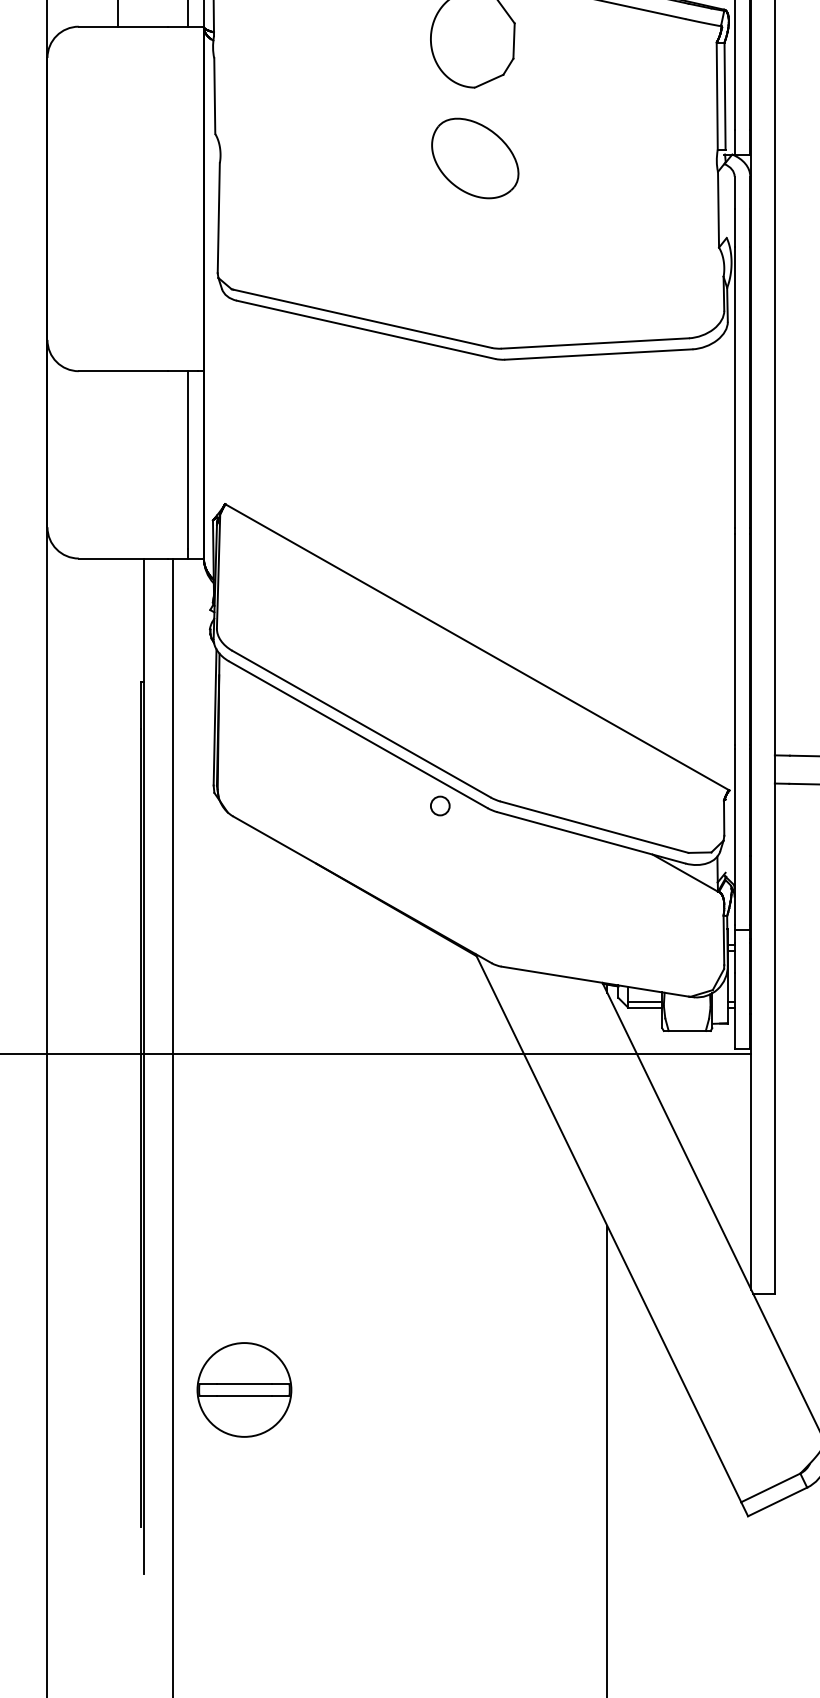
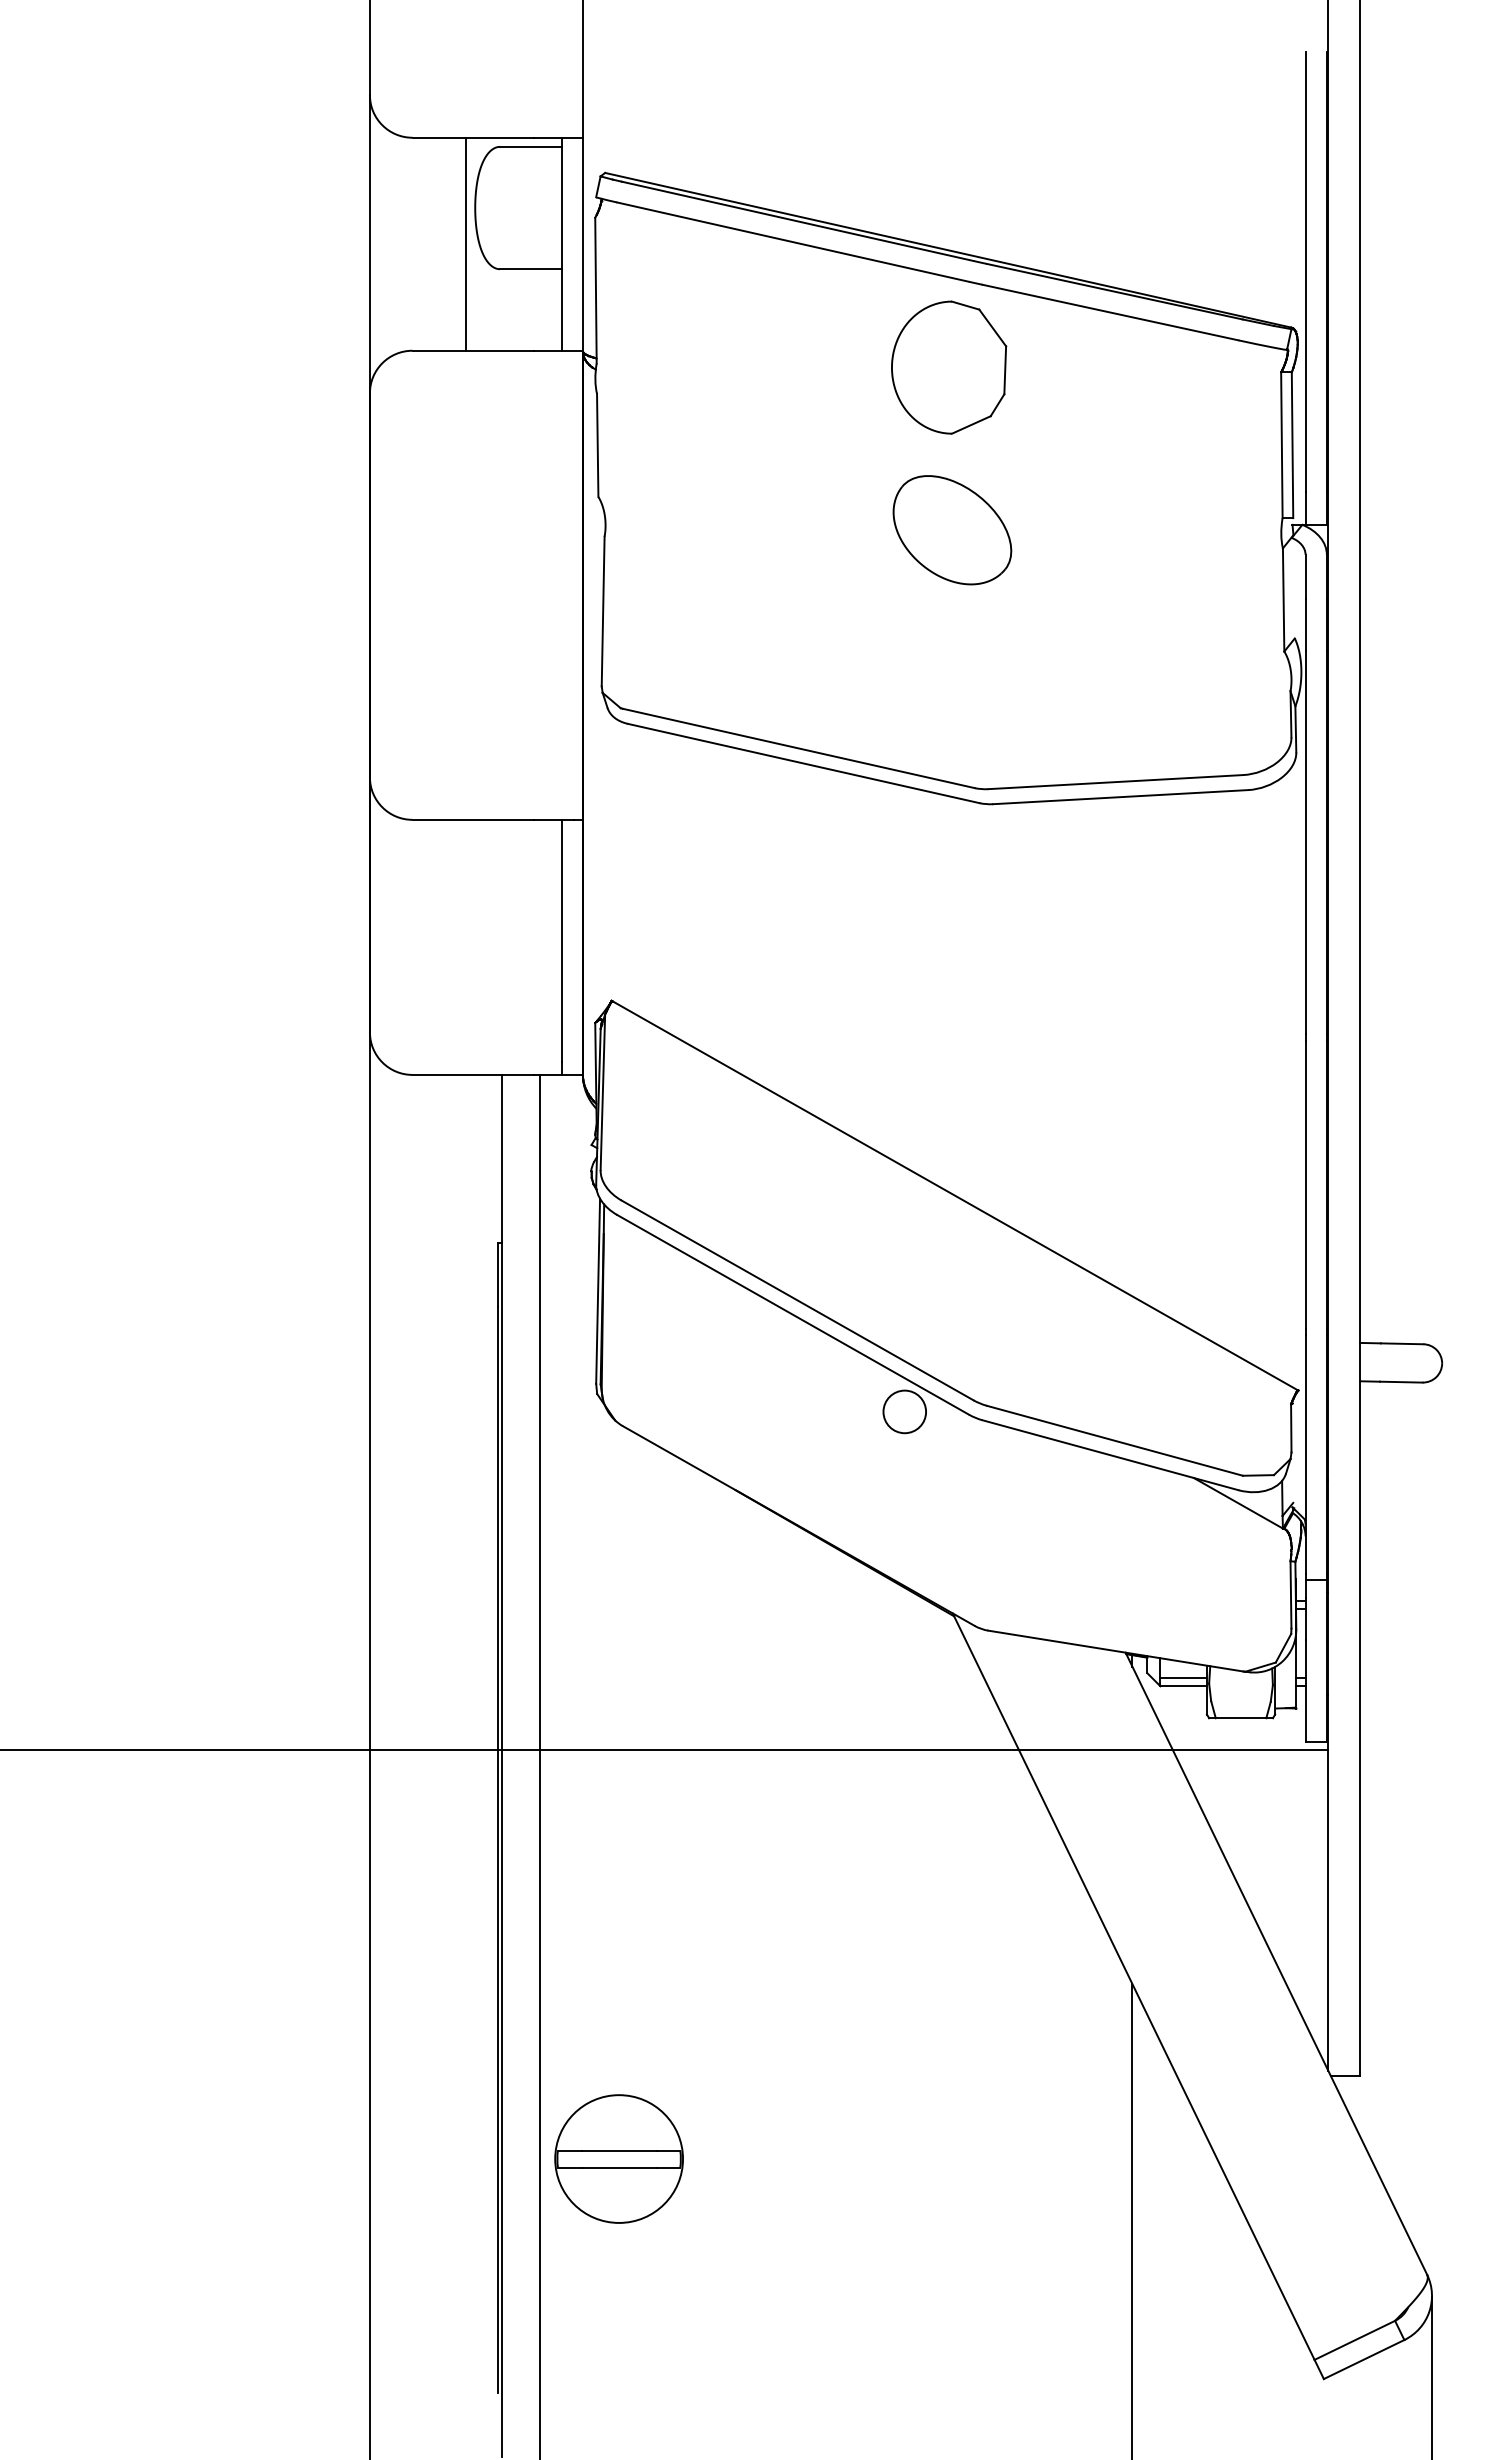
circle: (440, 805) -> (904, 1411), size x1.67
part: (244, 1389) -> (618, 2158), moved

